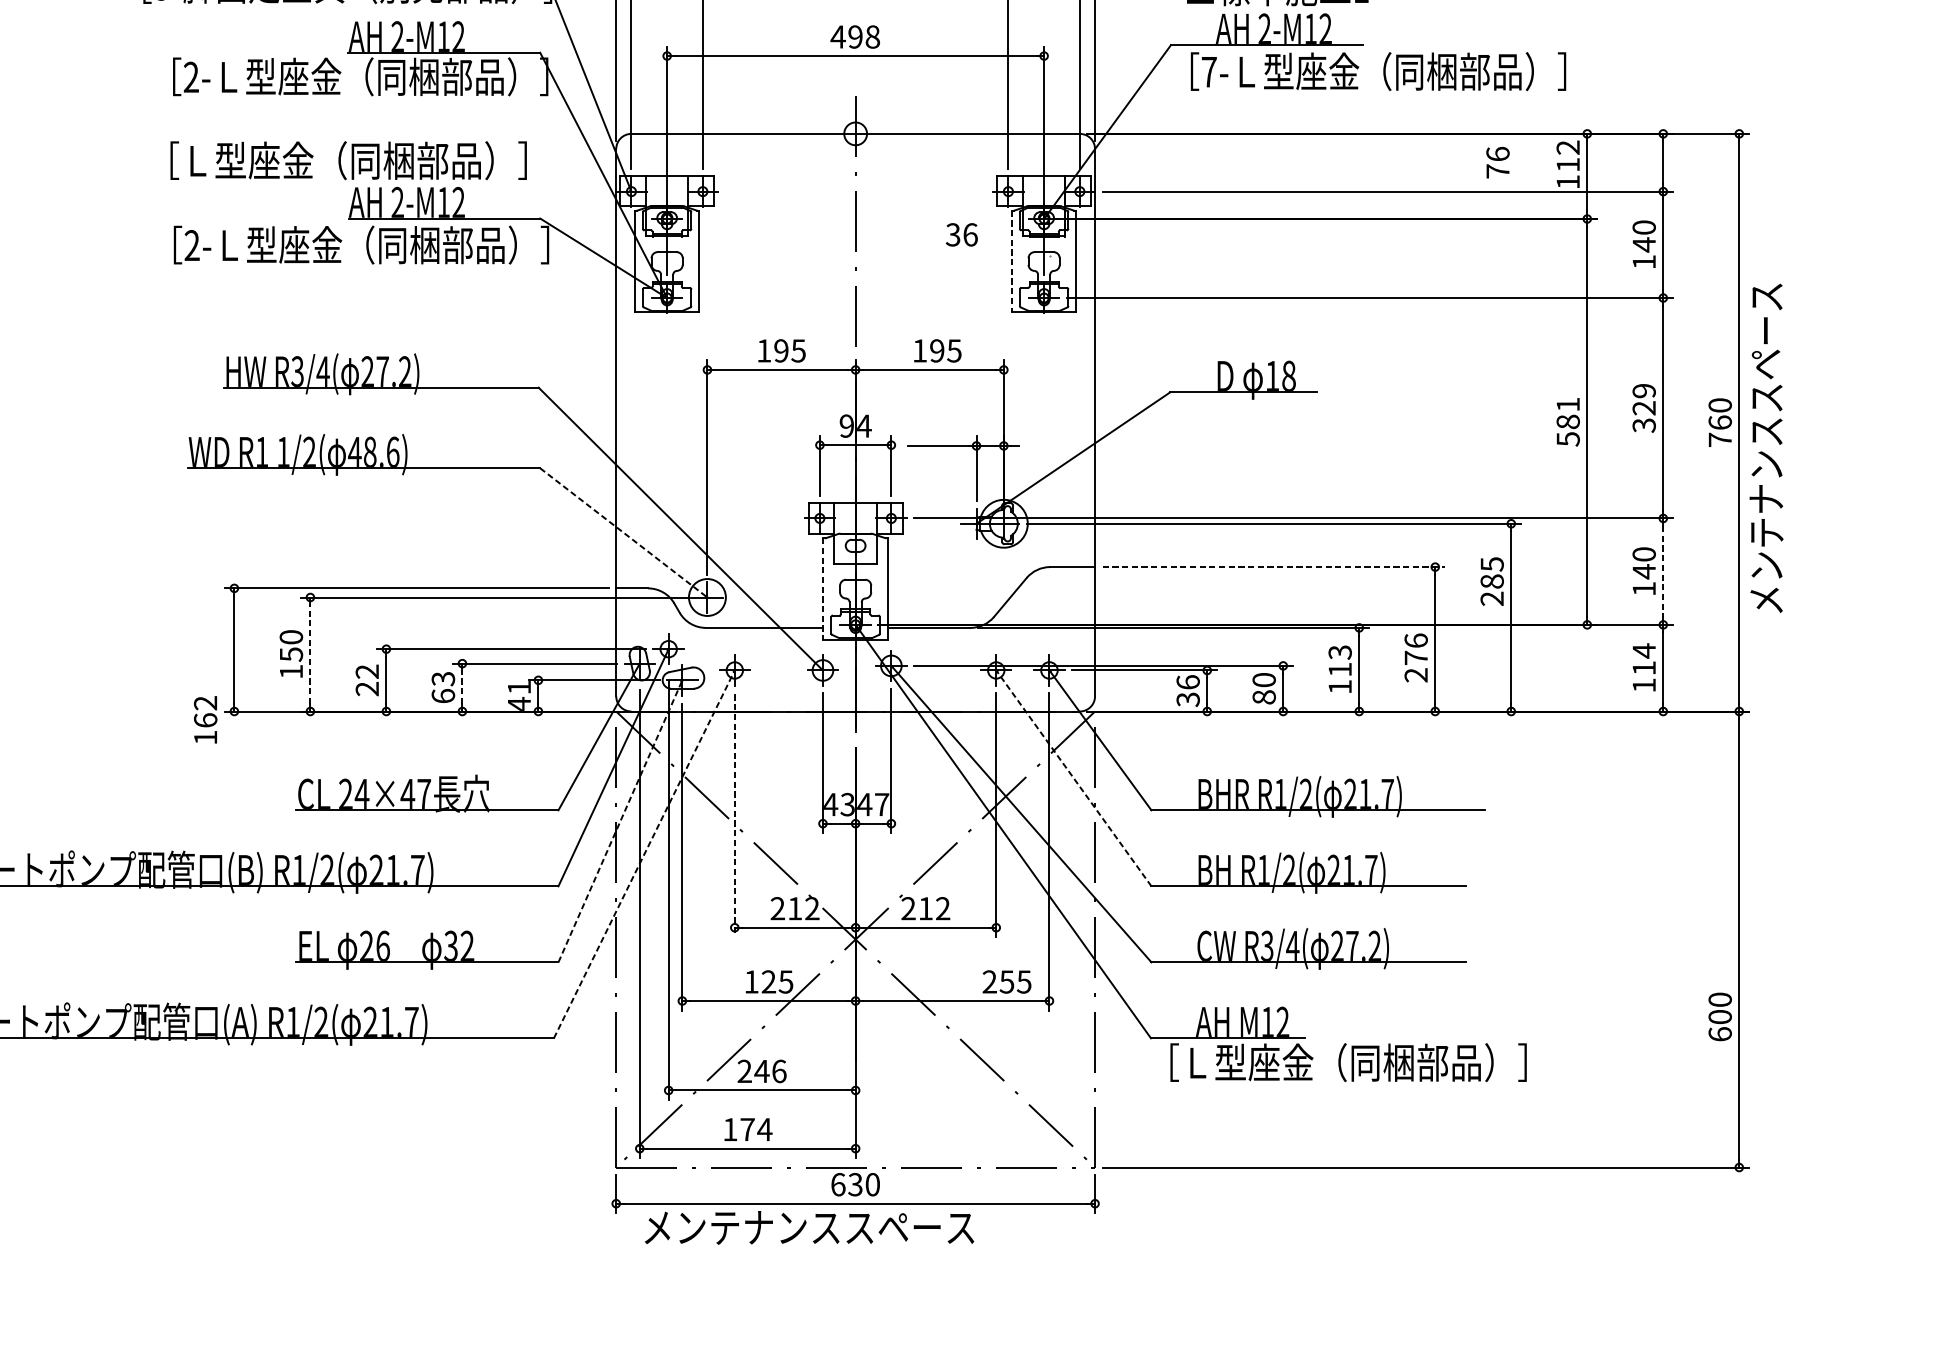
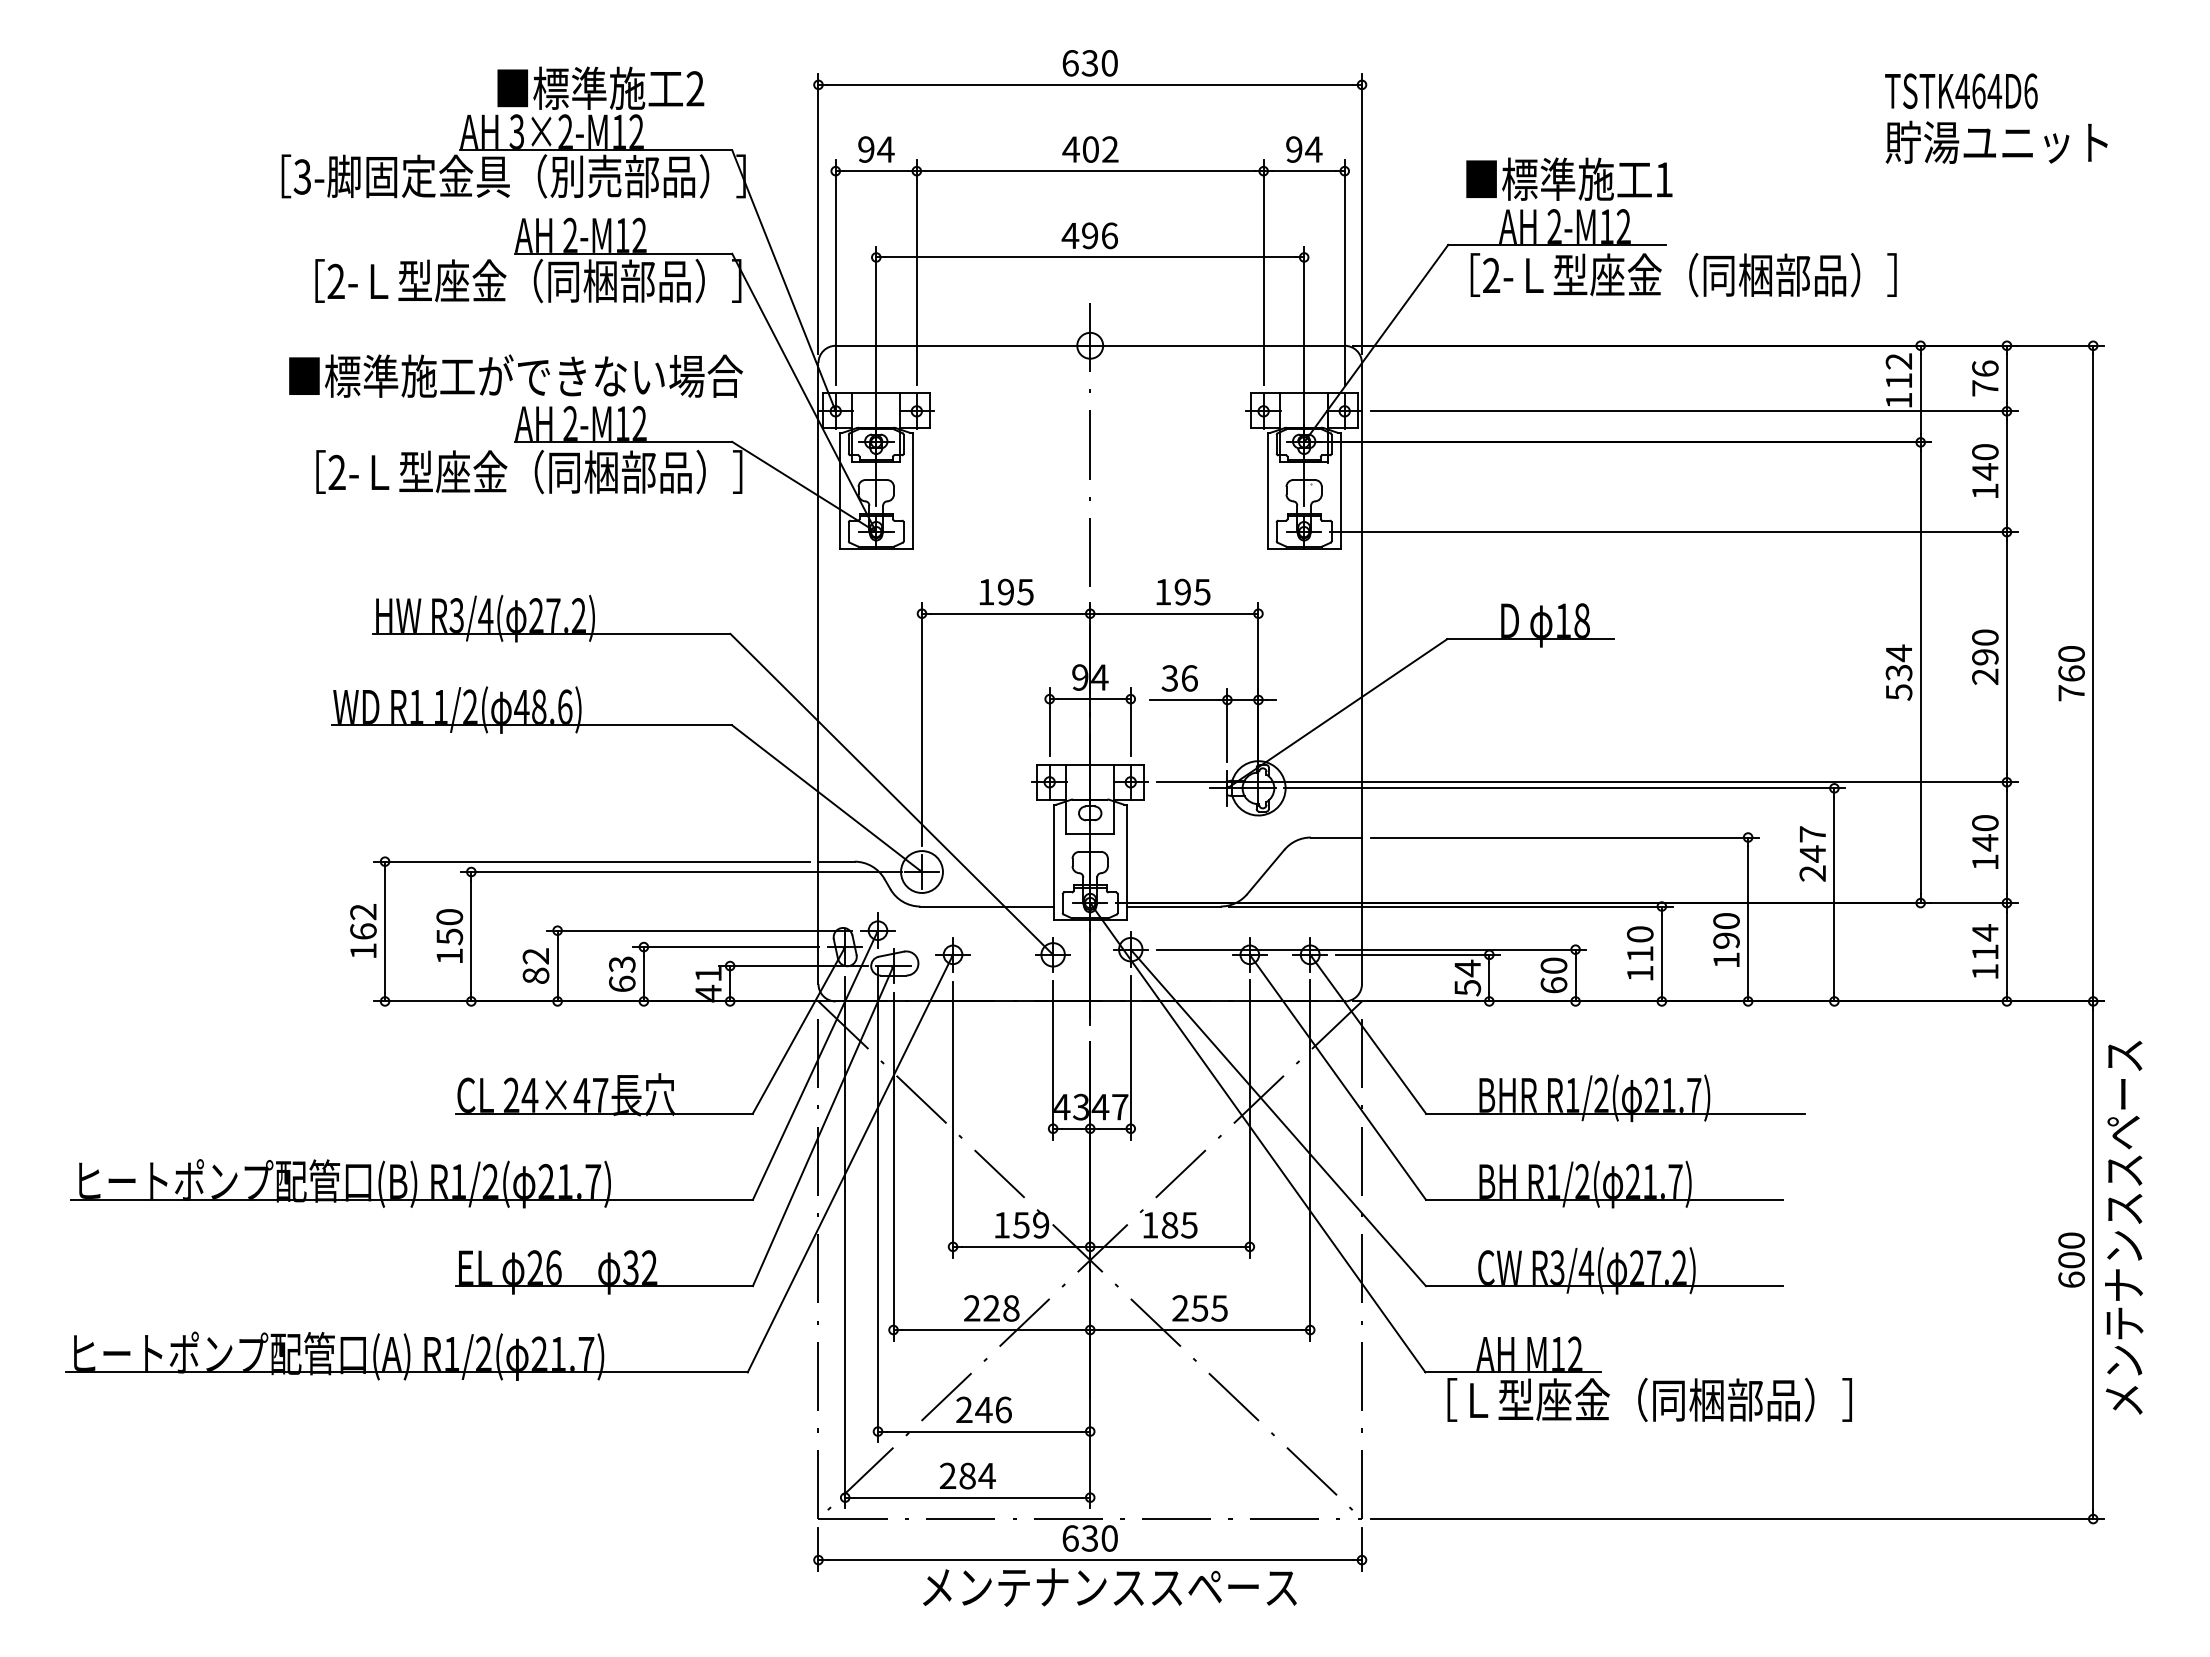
text: (872, 36) -> (1109, 235), 498 -> 496
text: (1209, 71) -> (1491, 274), 7- -> 2-
text: (350, 160) -> (516, 376), ［Ｌ型座金（同梱部品）］ -> ■標準施工ができない場合
text: (1498, 162) -> (1985, 378), moved
text: (961, 234) -> (1179, 678), moved
line: (1011, 261) -> (1267, 490), dashed -> solid
text: (1644, 408) -> (1985, 657), 329 -> 290
text: (1567, 412) -> (1898, 662), 581 -> 534
text: (1766, 448) -> (2124, 1227), moved
line: (624, 532) -> (827, 798), dashed -> solid
line: (1274, 567) -> (1565, 837), dashed -> solid
line: (1662, 571) -> (2006, 842), dashed -> solid
text: (1491, 573) -> (1812, 844), 285 -> 247
line: (823, 589) -> (1053, 862), dashed -> solid
text: (1340, 652) -> (1640, 934), 113 -> 110
line: (310, 654) -> (471, 936), dashed -> solid
text: (1416, 657) -> (1726, 940), 276 -> 190
line: (462, 687) -> (643, 974), dashed -> solid
text: (366, 688) -> (535, 975), 22 -> 82
text: (1188, 690) -> (1467, 977), 36 -> 54
text: (1263, 697) -> (1553, 985), 80 -> 60
text: (205, 719) -> (363, 930), moved
line: (1073, 778) -> (1337, 1077), dashed -> solid
line: (735, 815) -> (953, 1119), dashed -> solid
line: (620, 821) -> (823, 1126), dashed -> solid
line: (644, 854) -> (850, 1163), dashed -> solid
text: (795, 908) -> (1021, 1225), 212 -> 159
text: (925, 908) -> (1169, 1225), 212 -> 185
text: (768, 982) -> (991, 1308), 125 -> 228
text: (1006, 982) -> (1199, 1308), moved
text: (1720, 1016) -> (2071, 1259), moved
text: (738, 1129) -> (957, 1475), 174 -> 284
text: (809, 1227) -> (1109, 1587), moved

